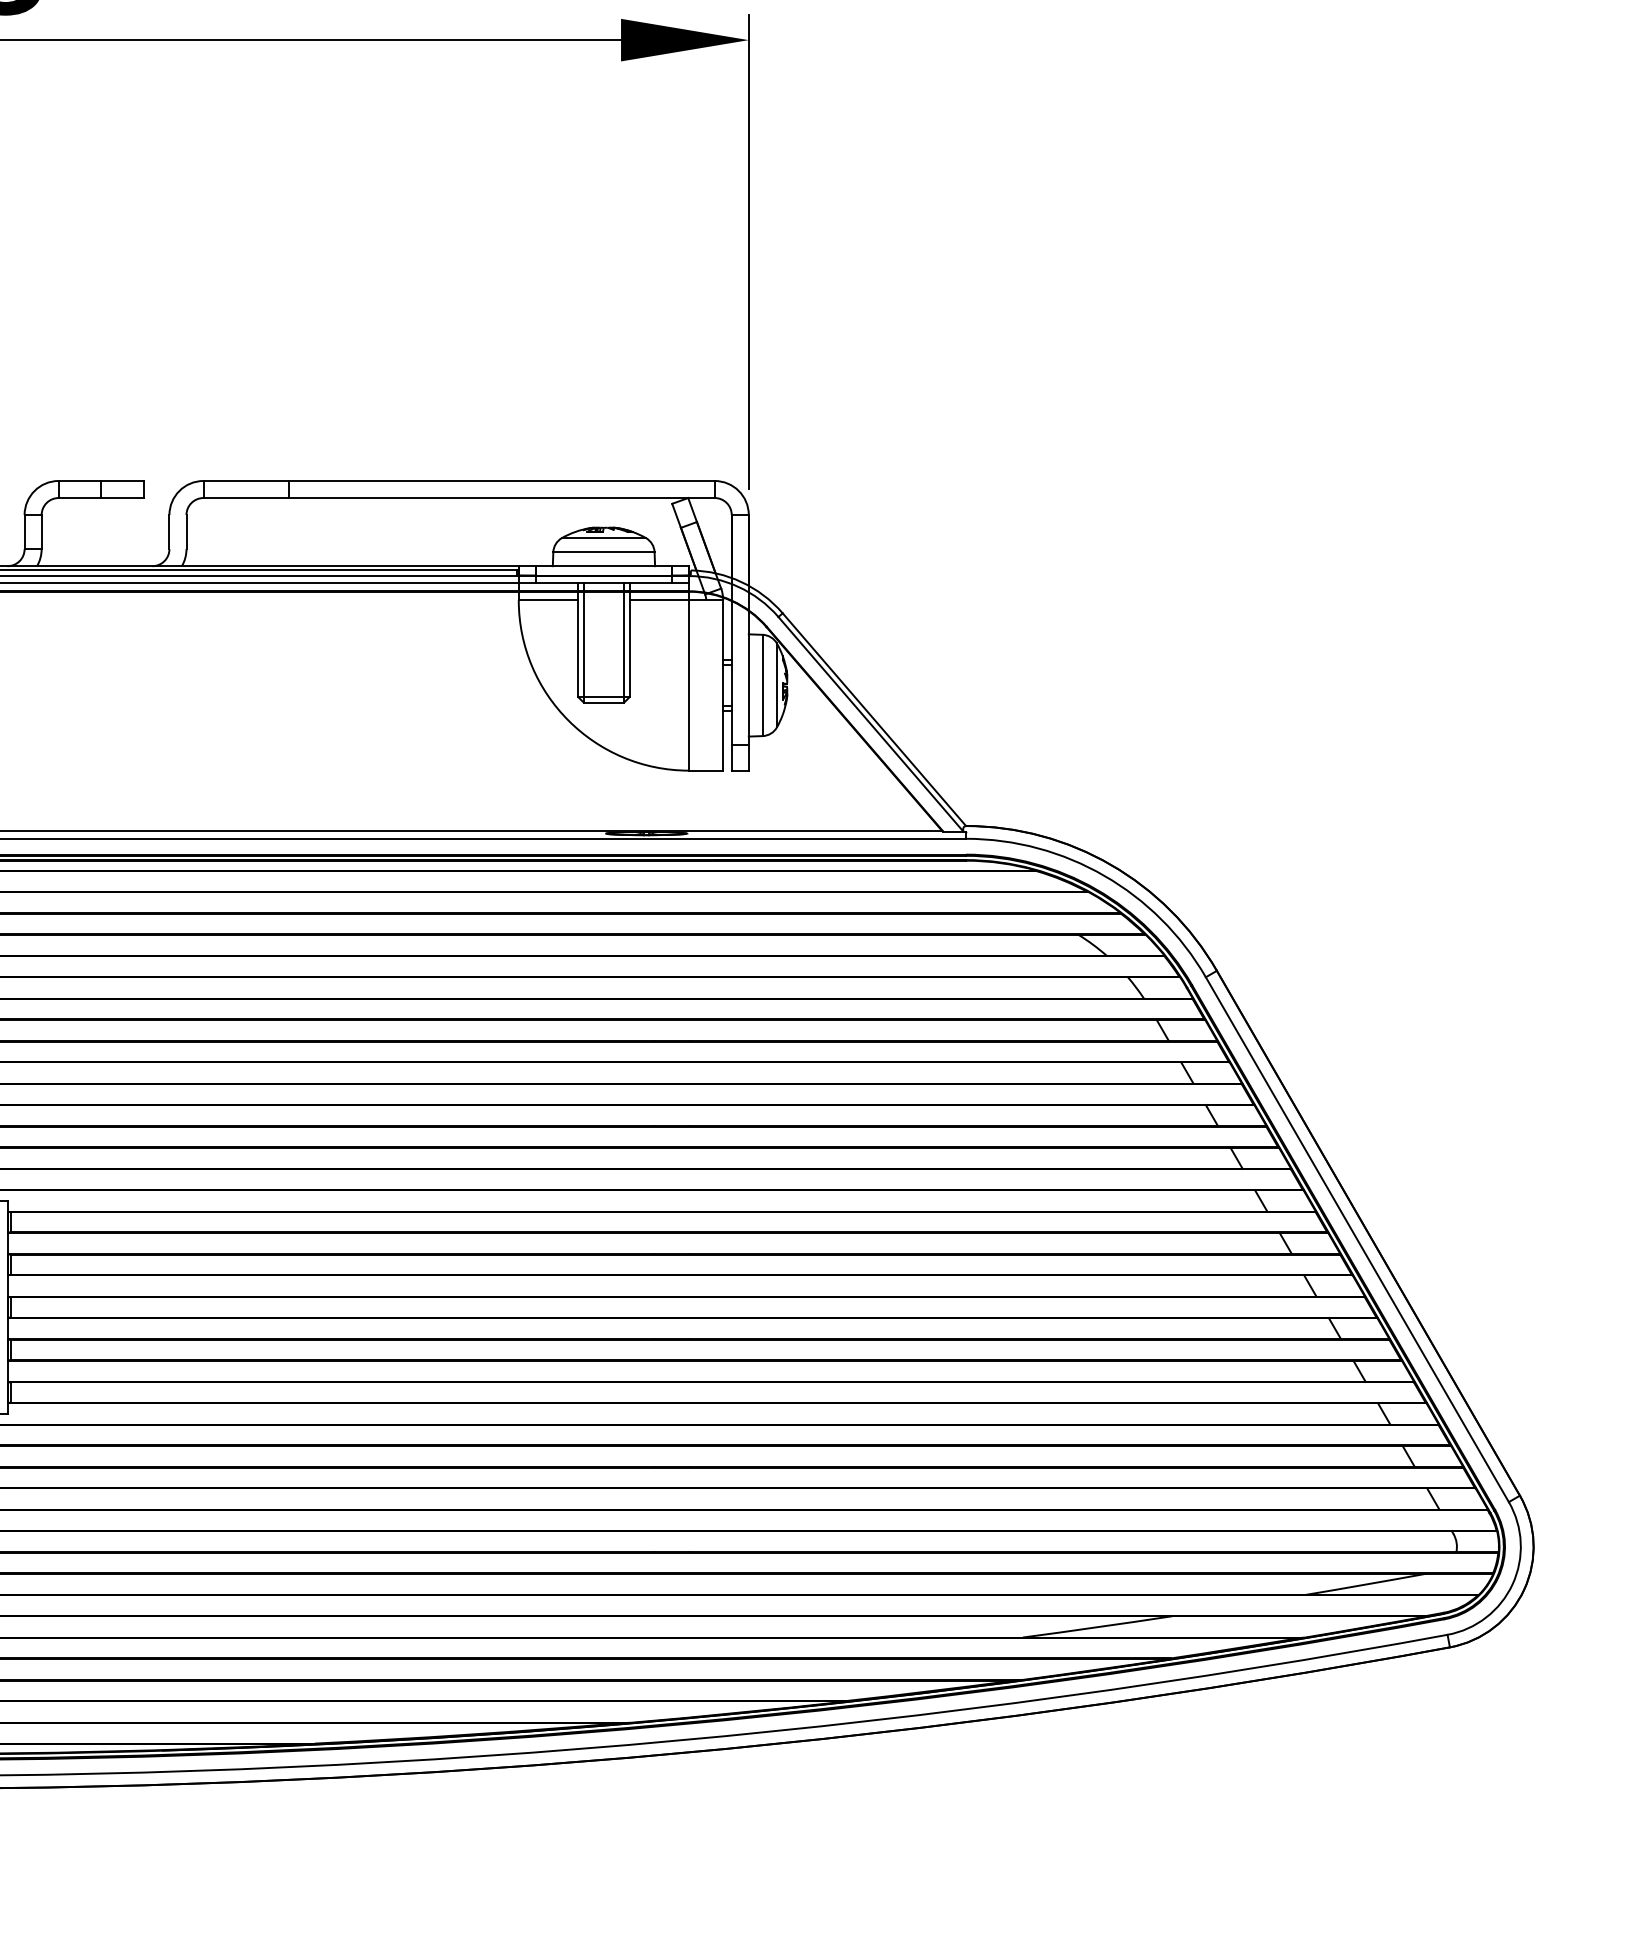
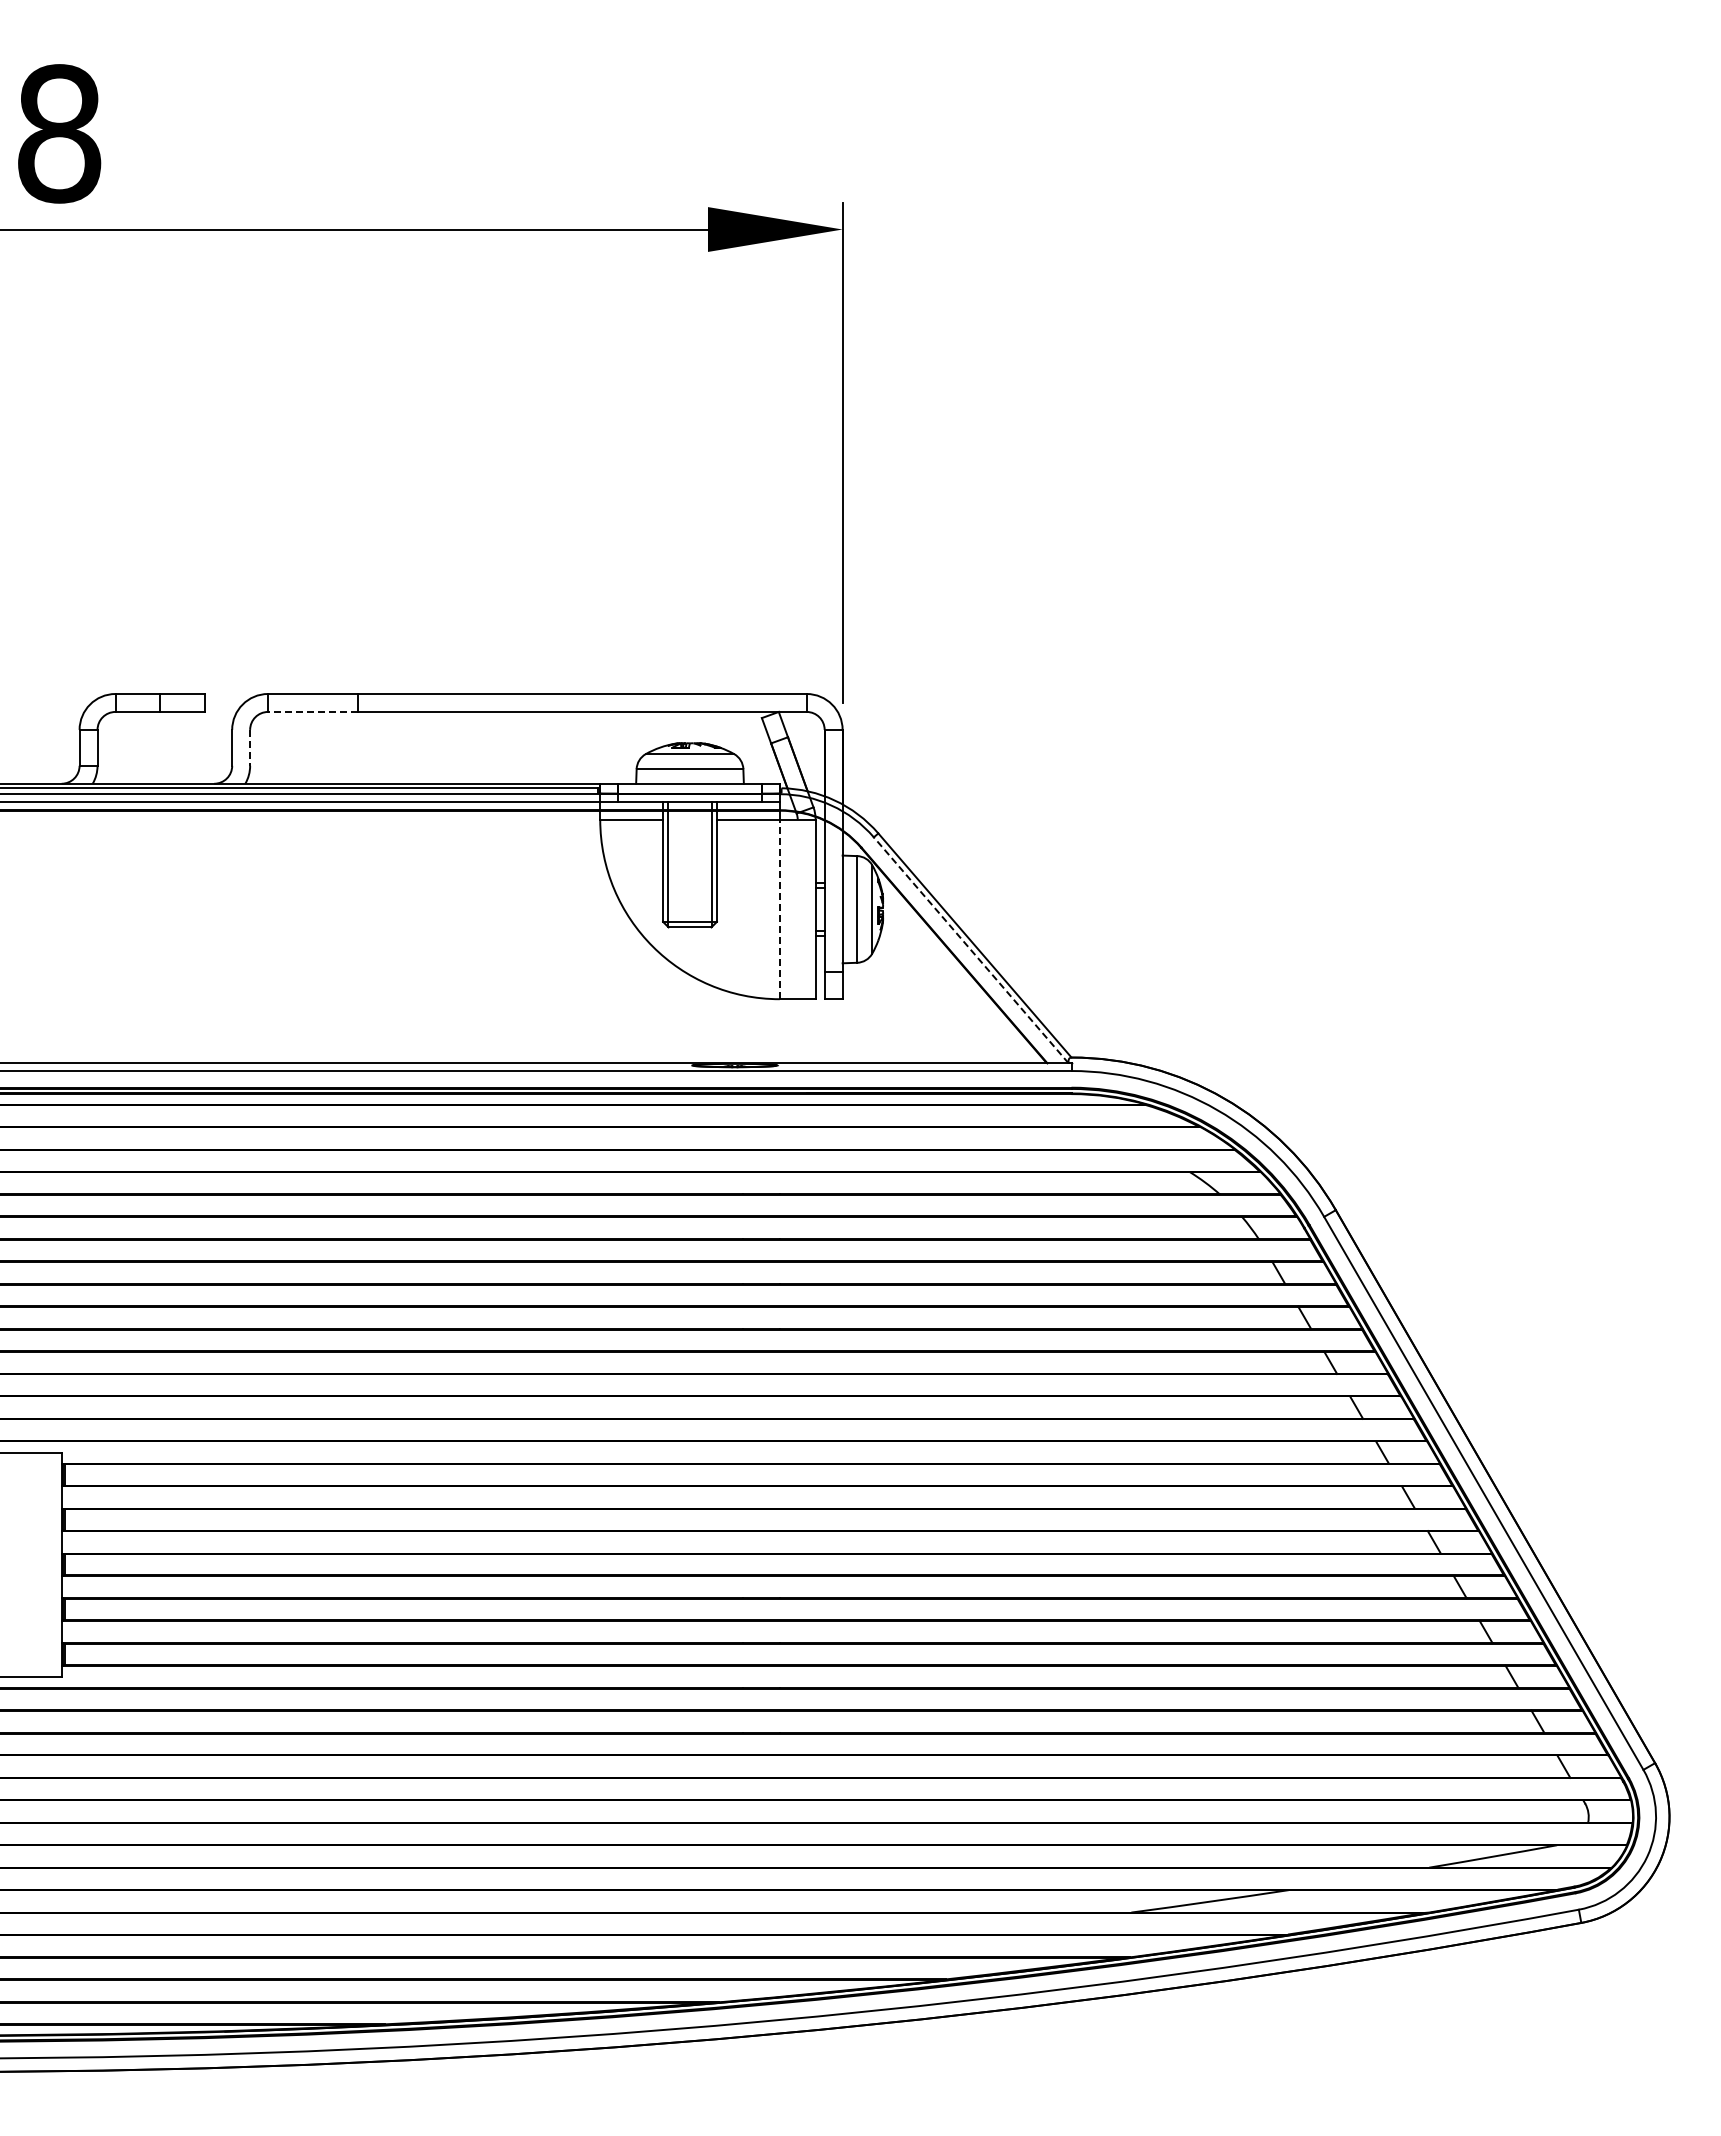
line: (245, 497) -> (312, 711), solid -> dashed
line: (186, 531) -> (250, 747), solid -> dashed
line: (688, 685) -> (779, 909), solid -> dashed
line: (870, 723) -> (970, 949), solid -> dashed

